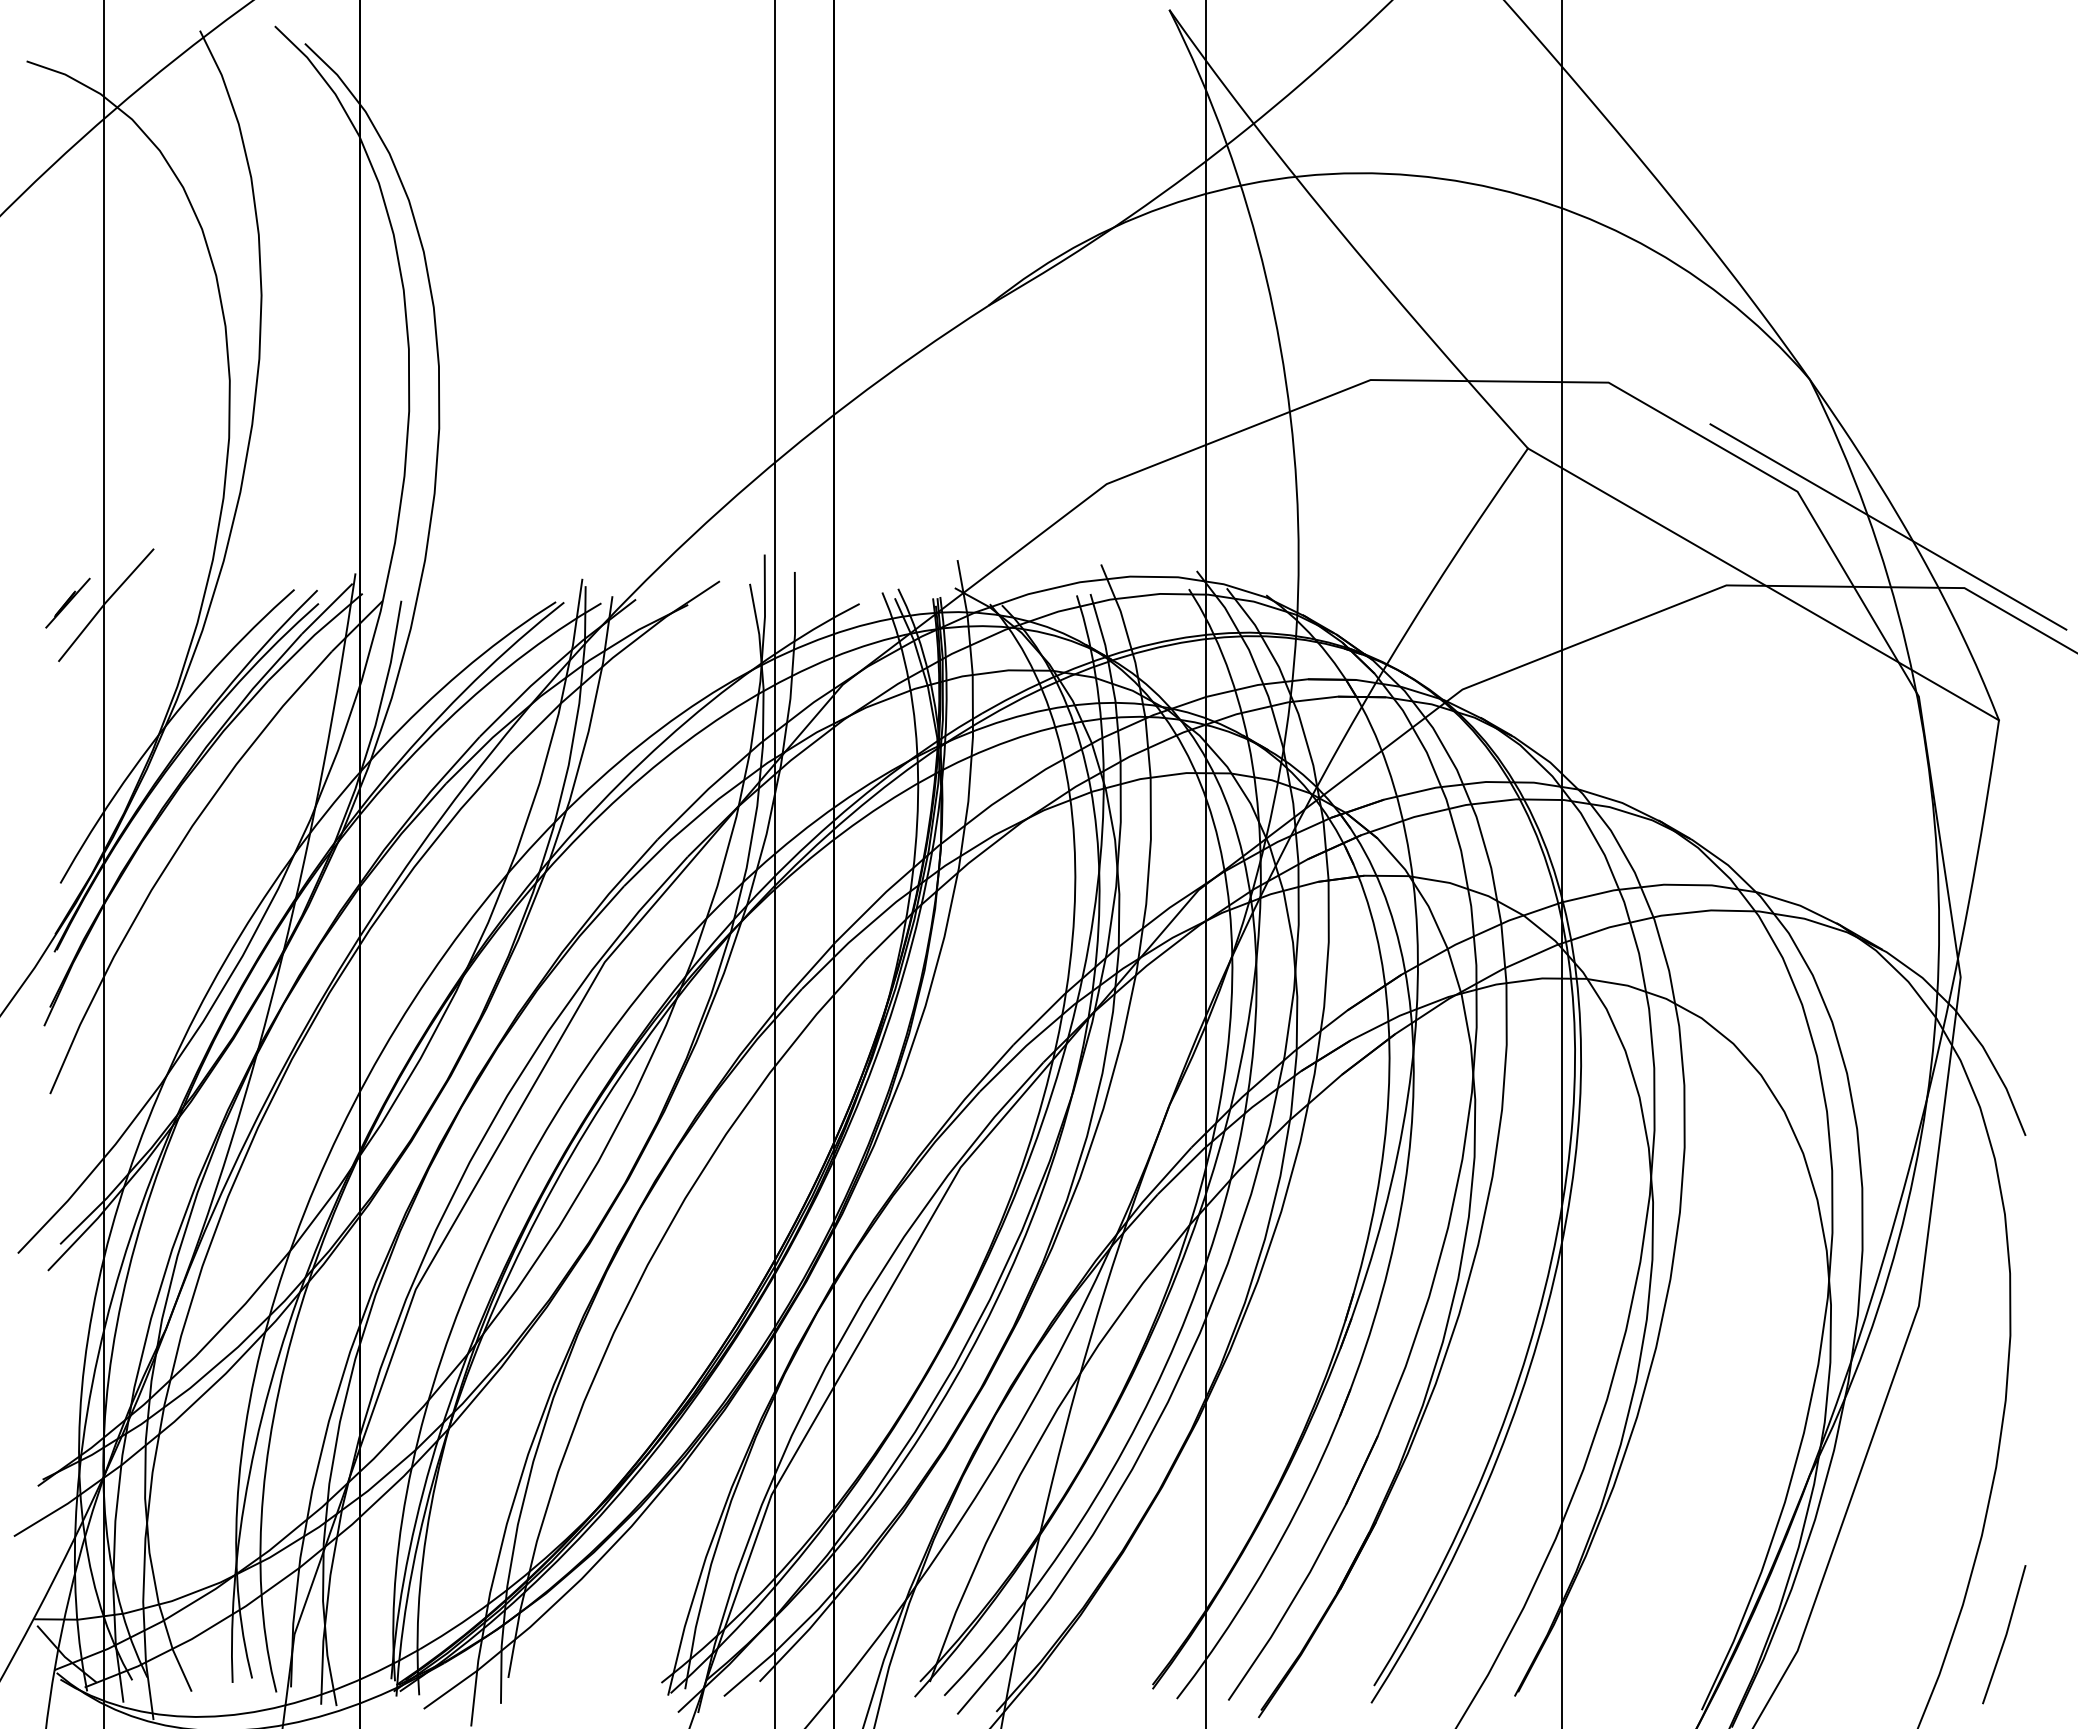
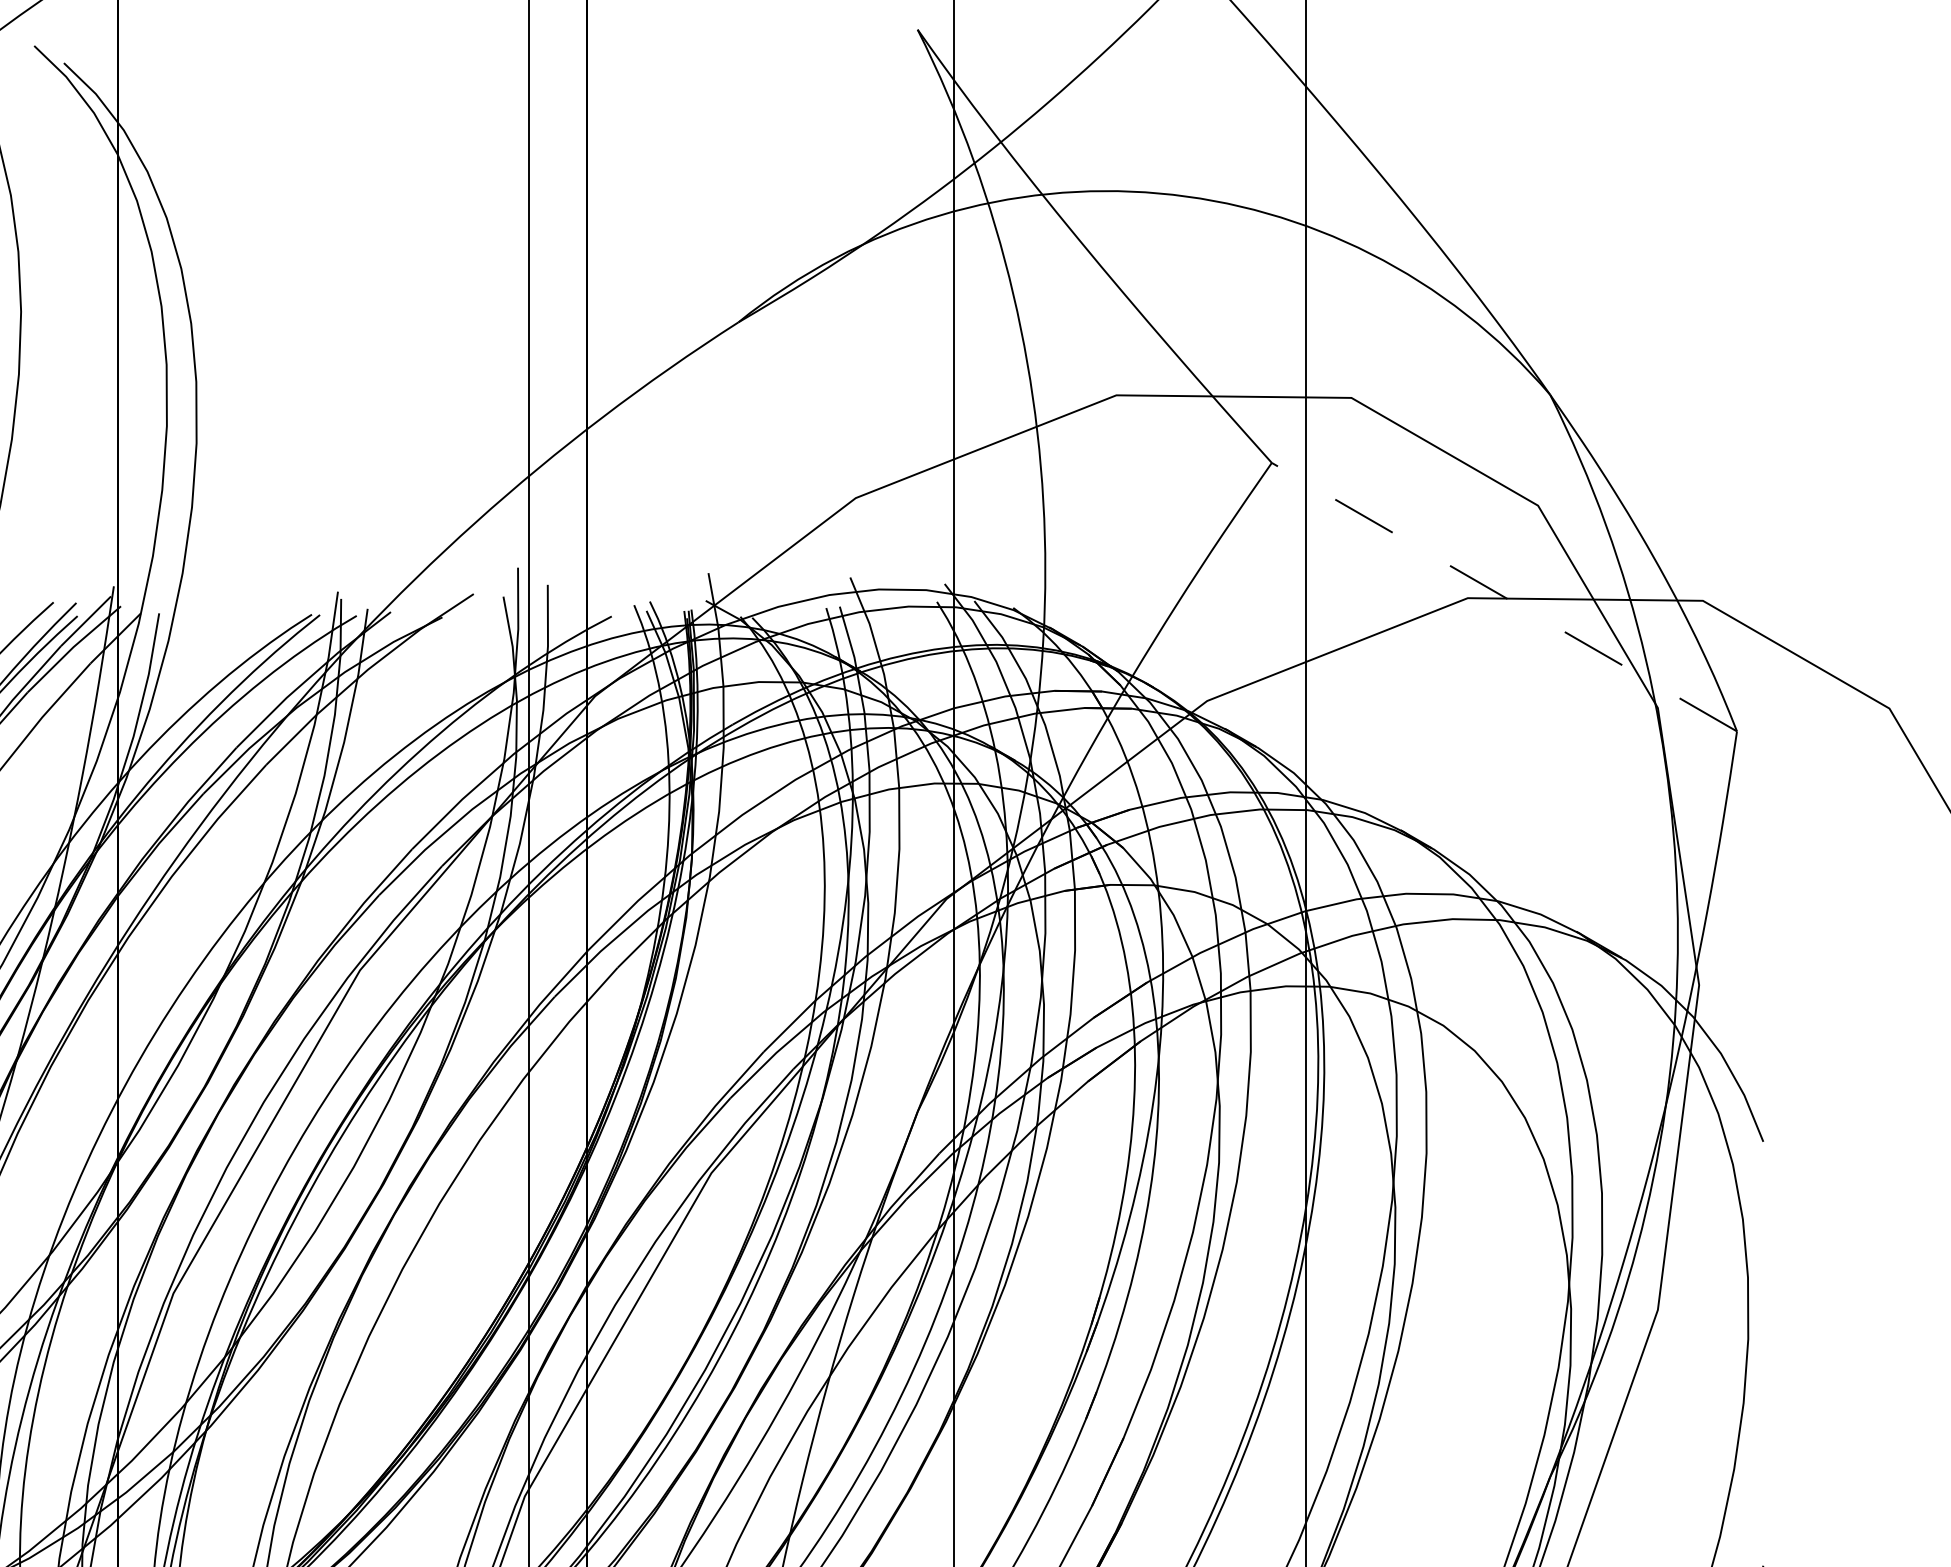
line: (1888, 526) -> (1627, 539), removed
line: (1763, 584) -> (1504, 597), solid -> dashed

